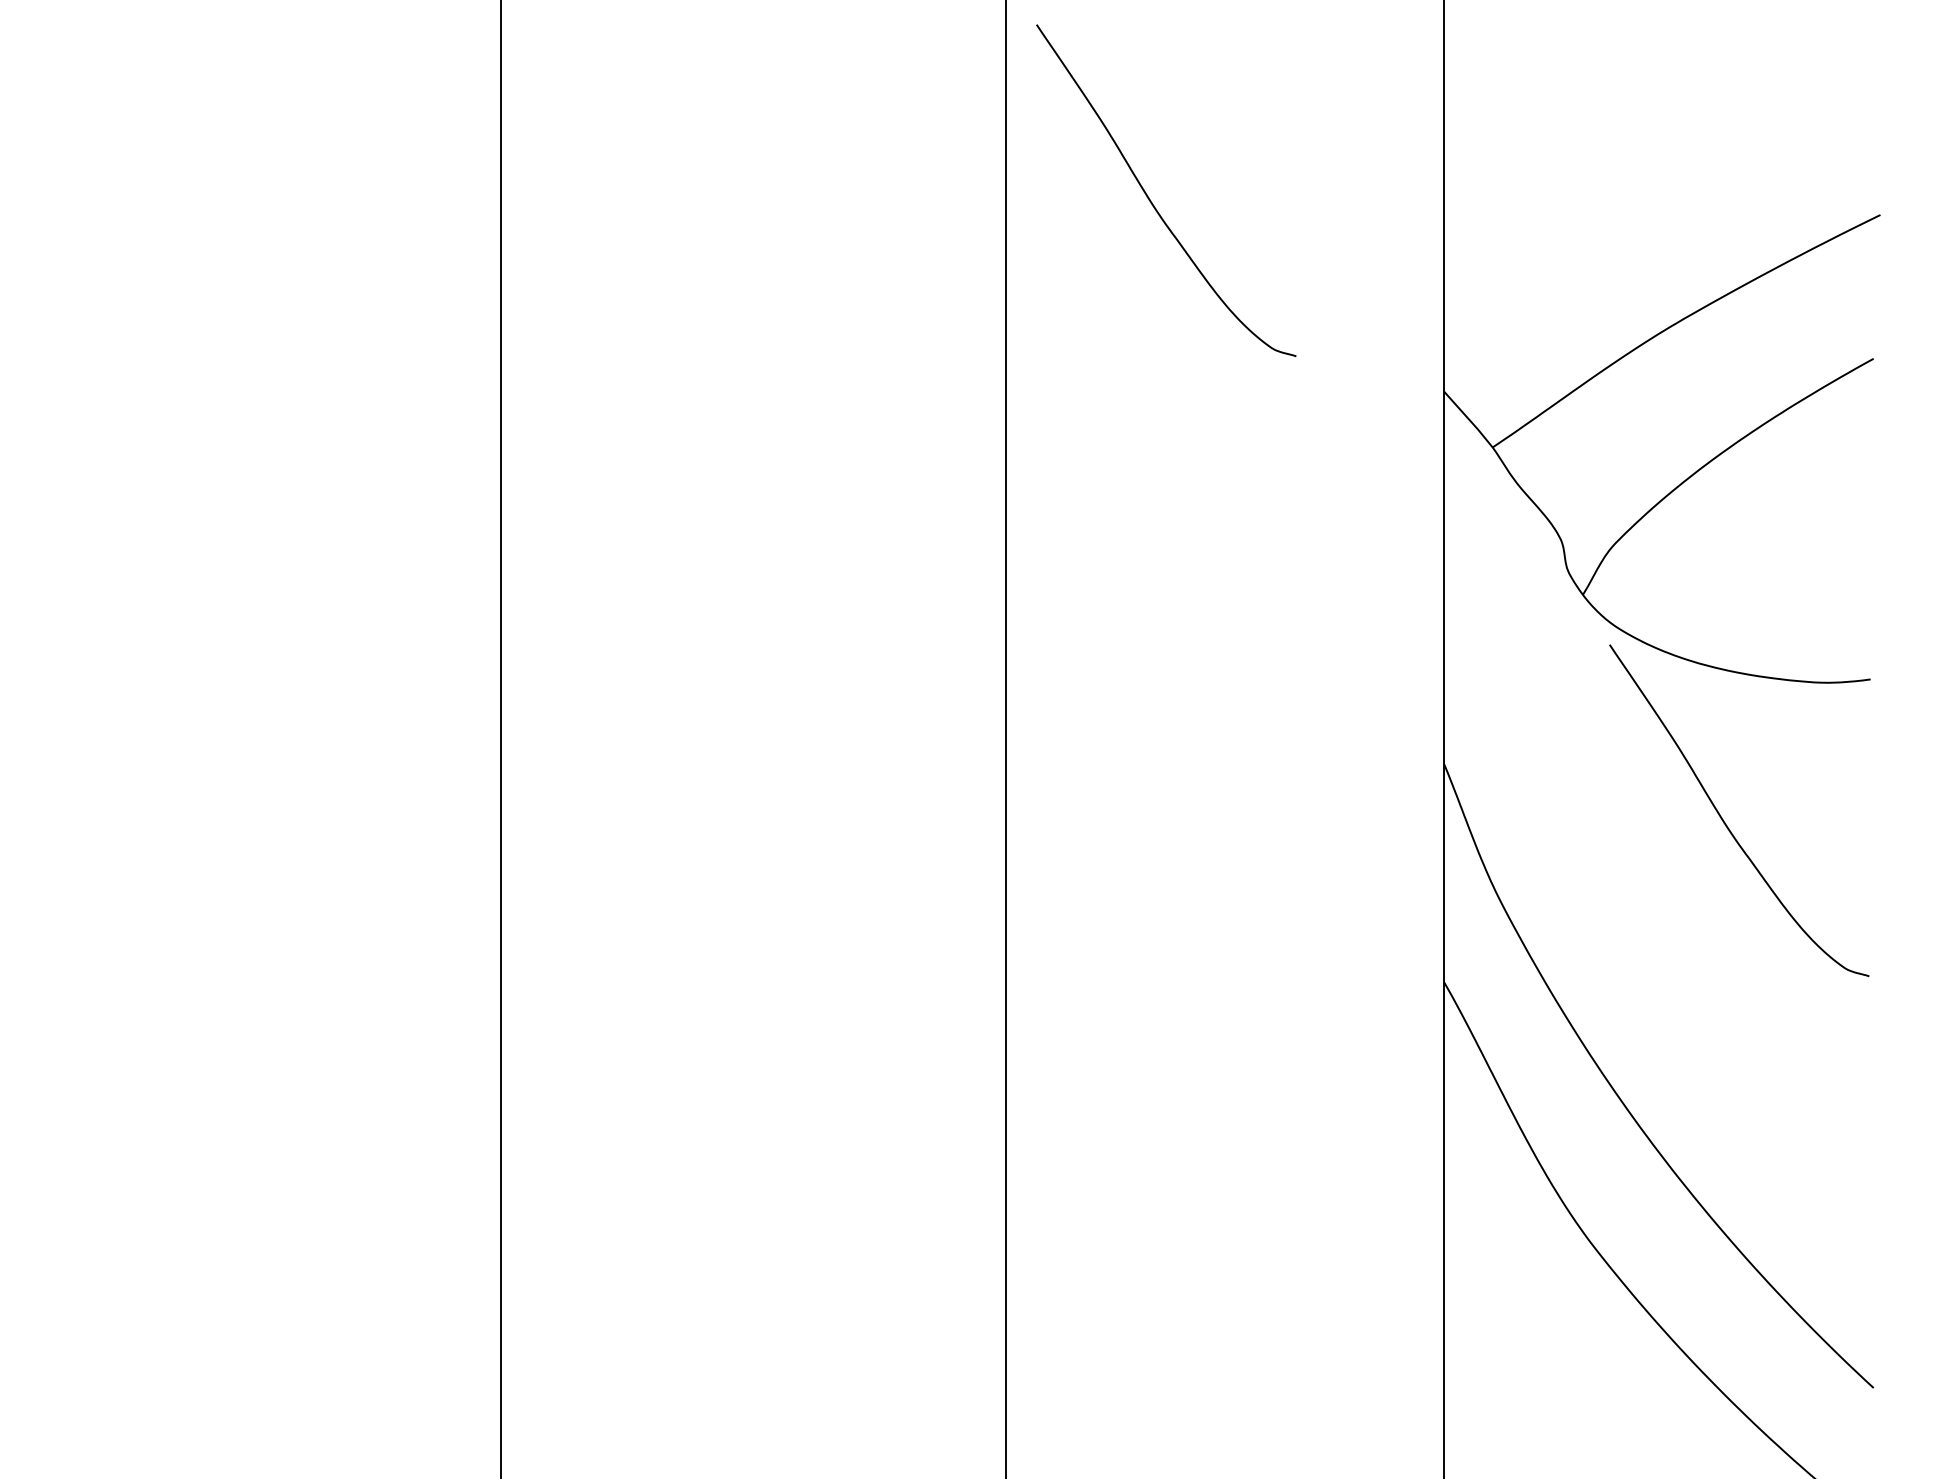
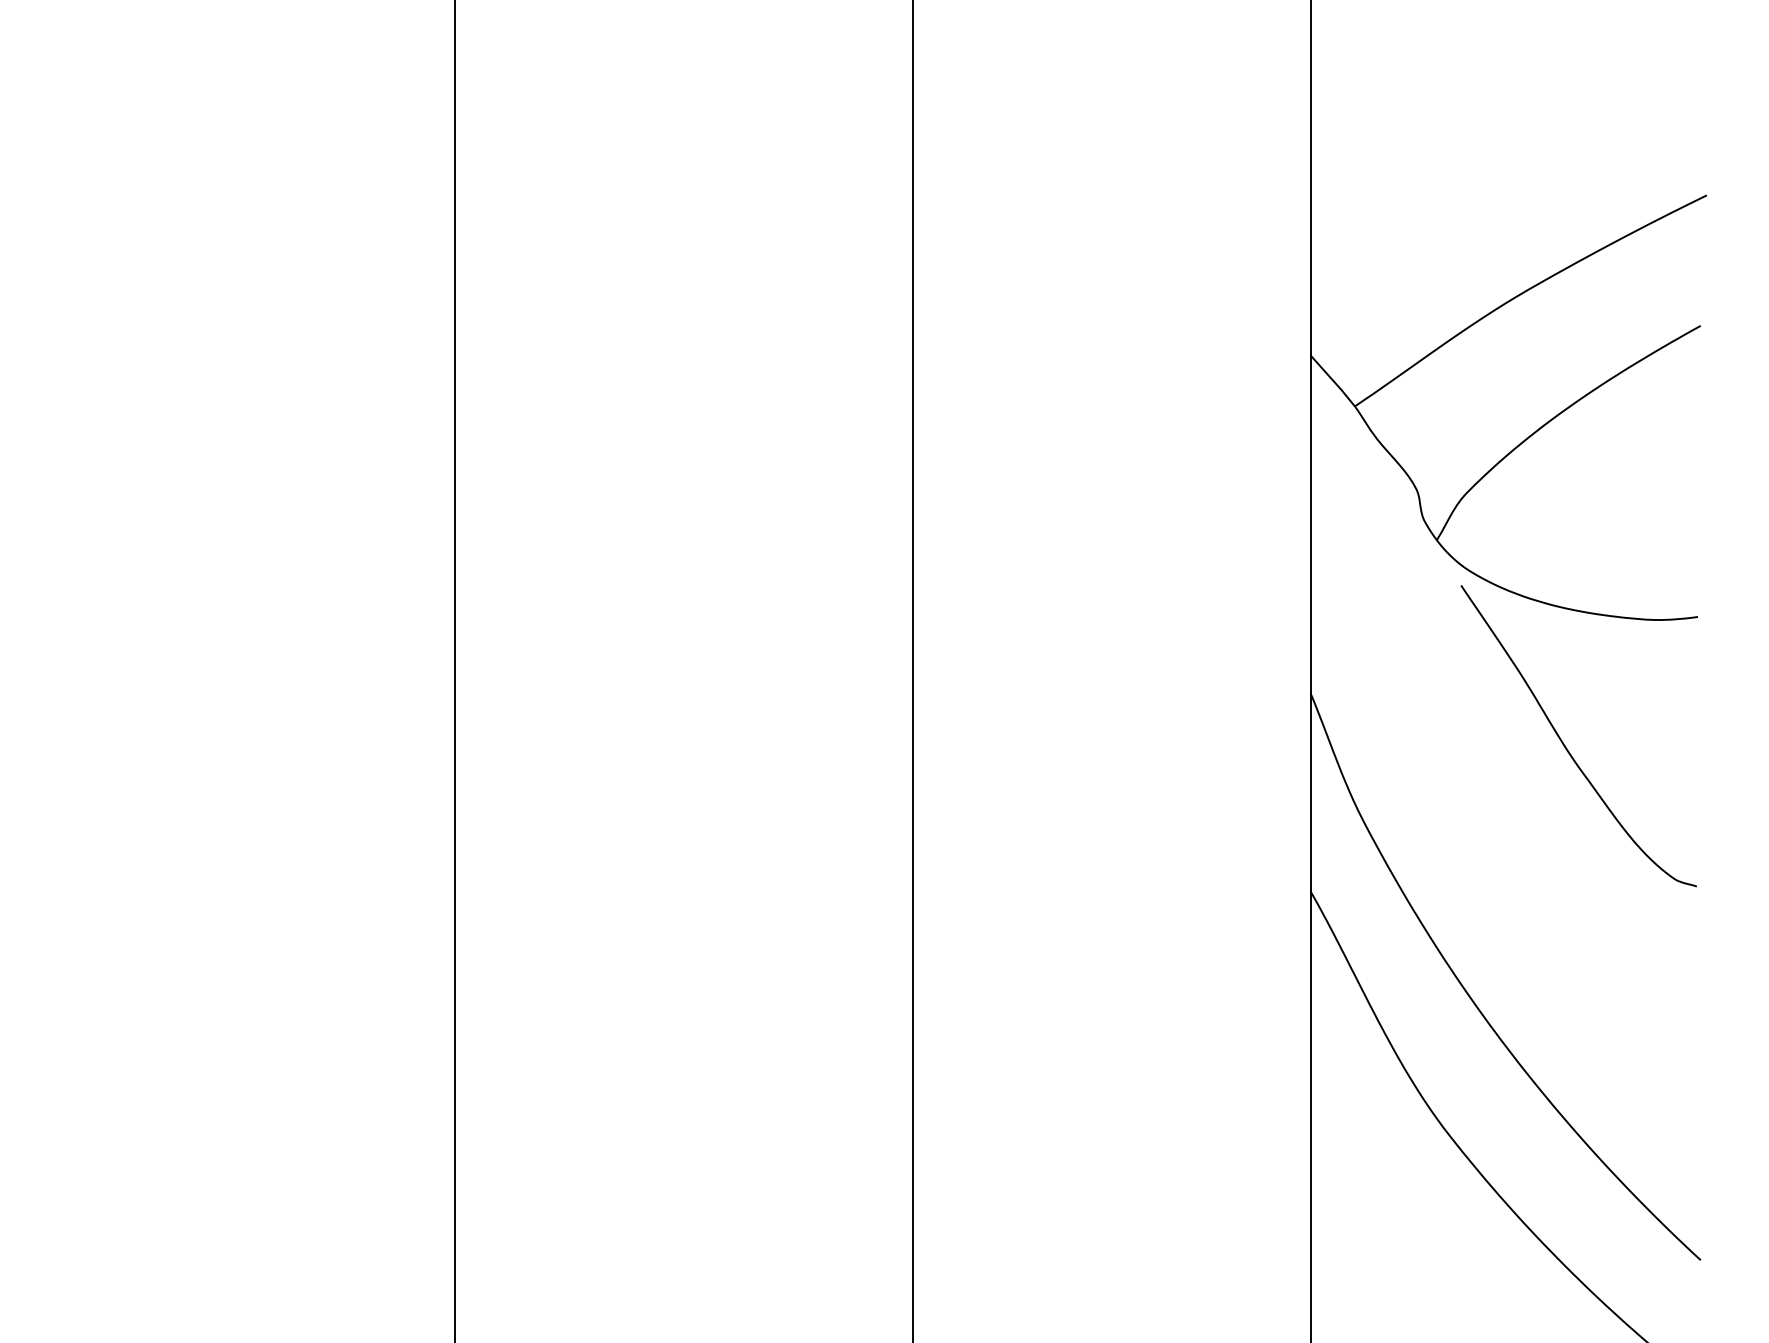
curve: (1151, 200) -> (1045, 182), removed

